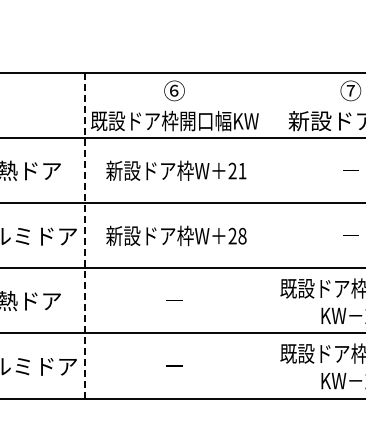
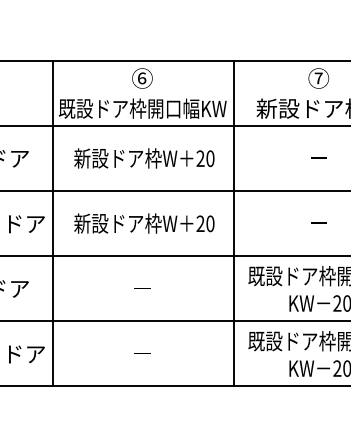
text: (242, 170) -> (210, 158), 21 -> 20
line: (84, 235) -> (52, 223), dashed -> solid
line: (265, 235) -> (233, 223), added
text: (242, 236) -> (210, 224), 28 -> 20

